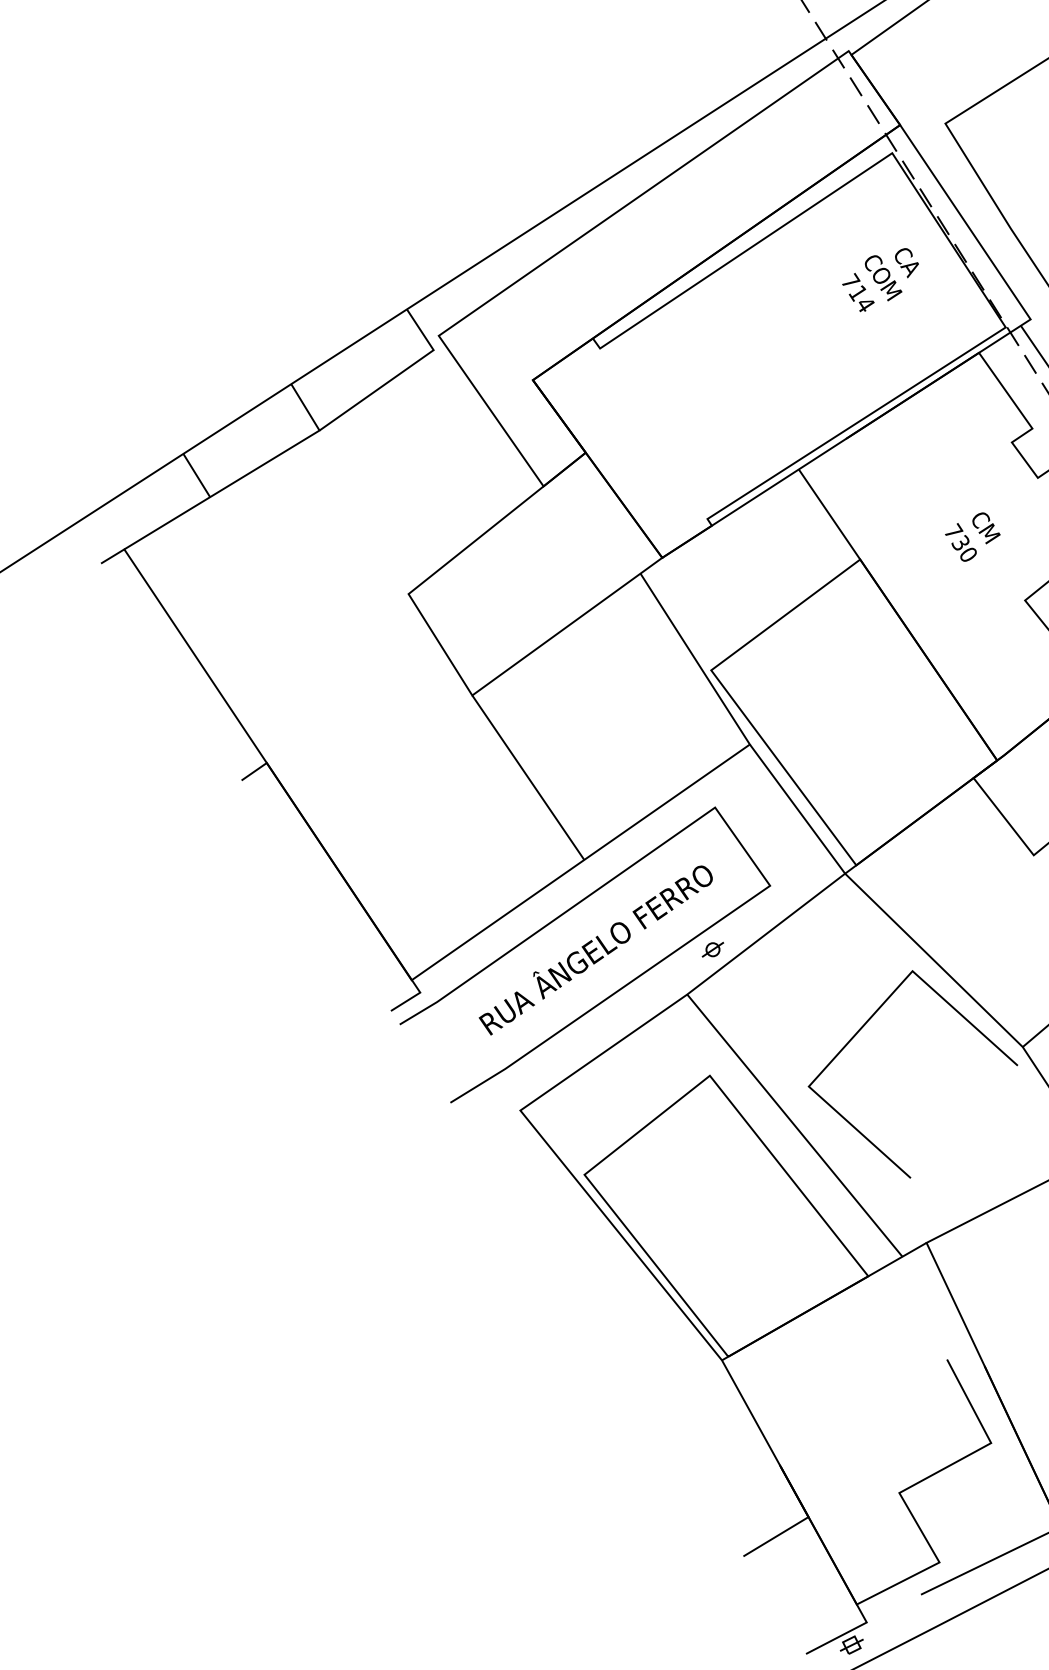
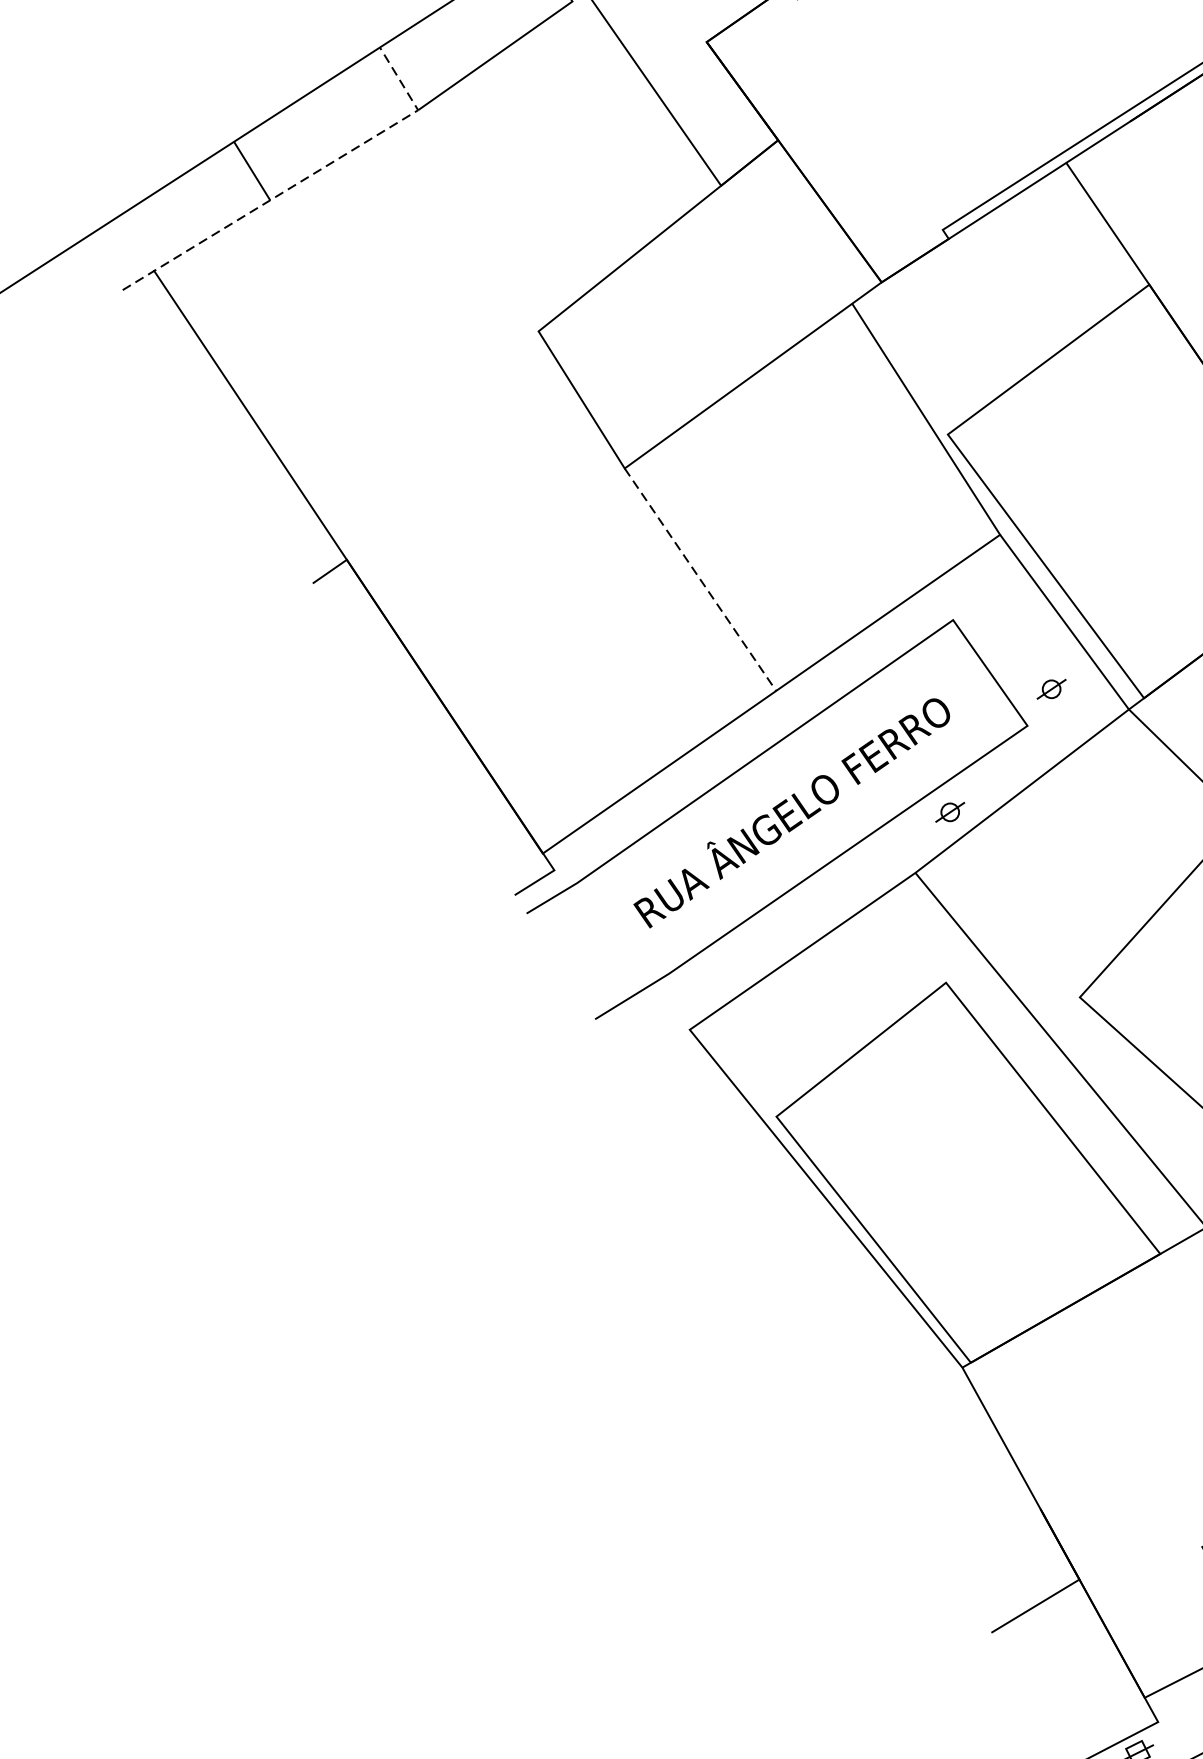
line: (234, 482) -> (303, 180), solid -> dashed
line: (528, 778) -> (700, 580), solid -> dashed
part: (787, 858) -> (1050, 688), added

